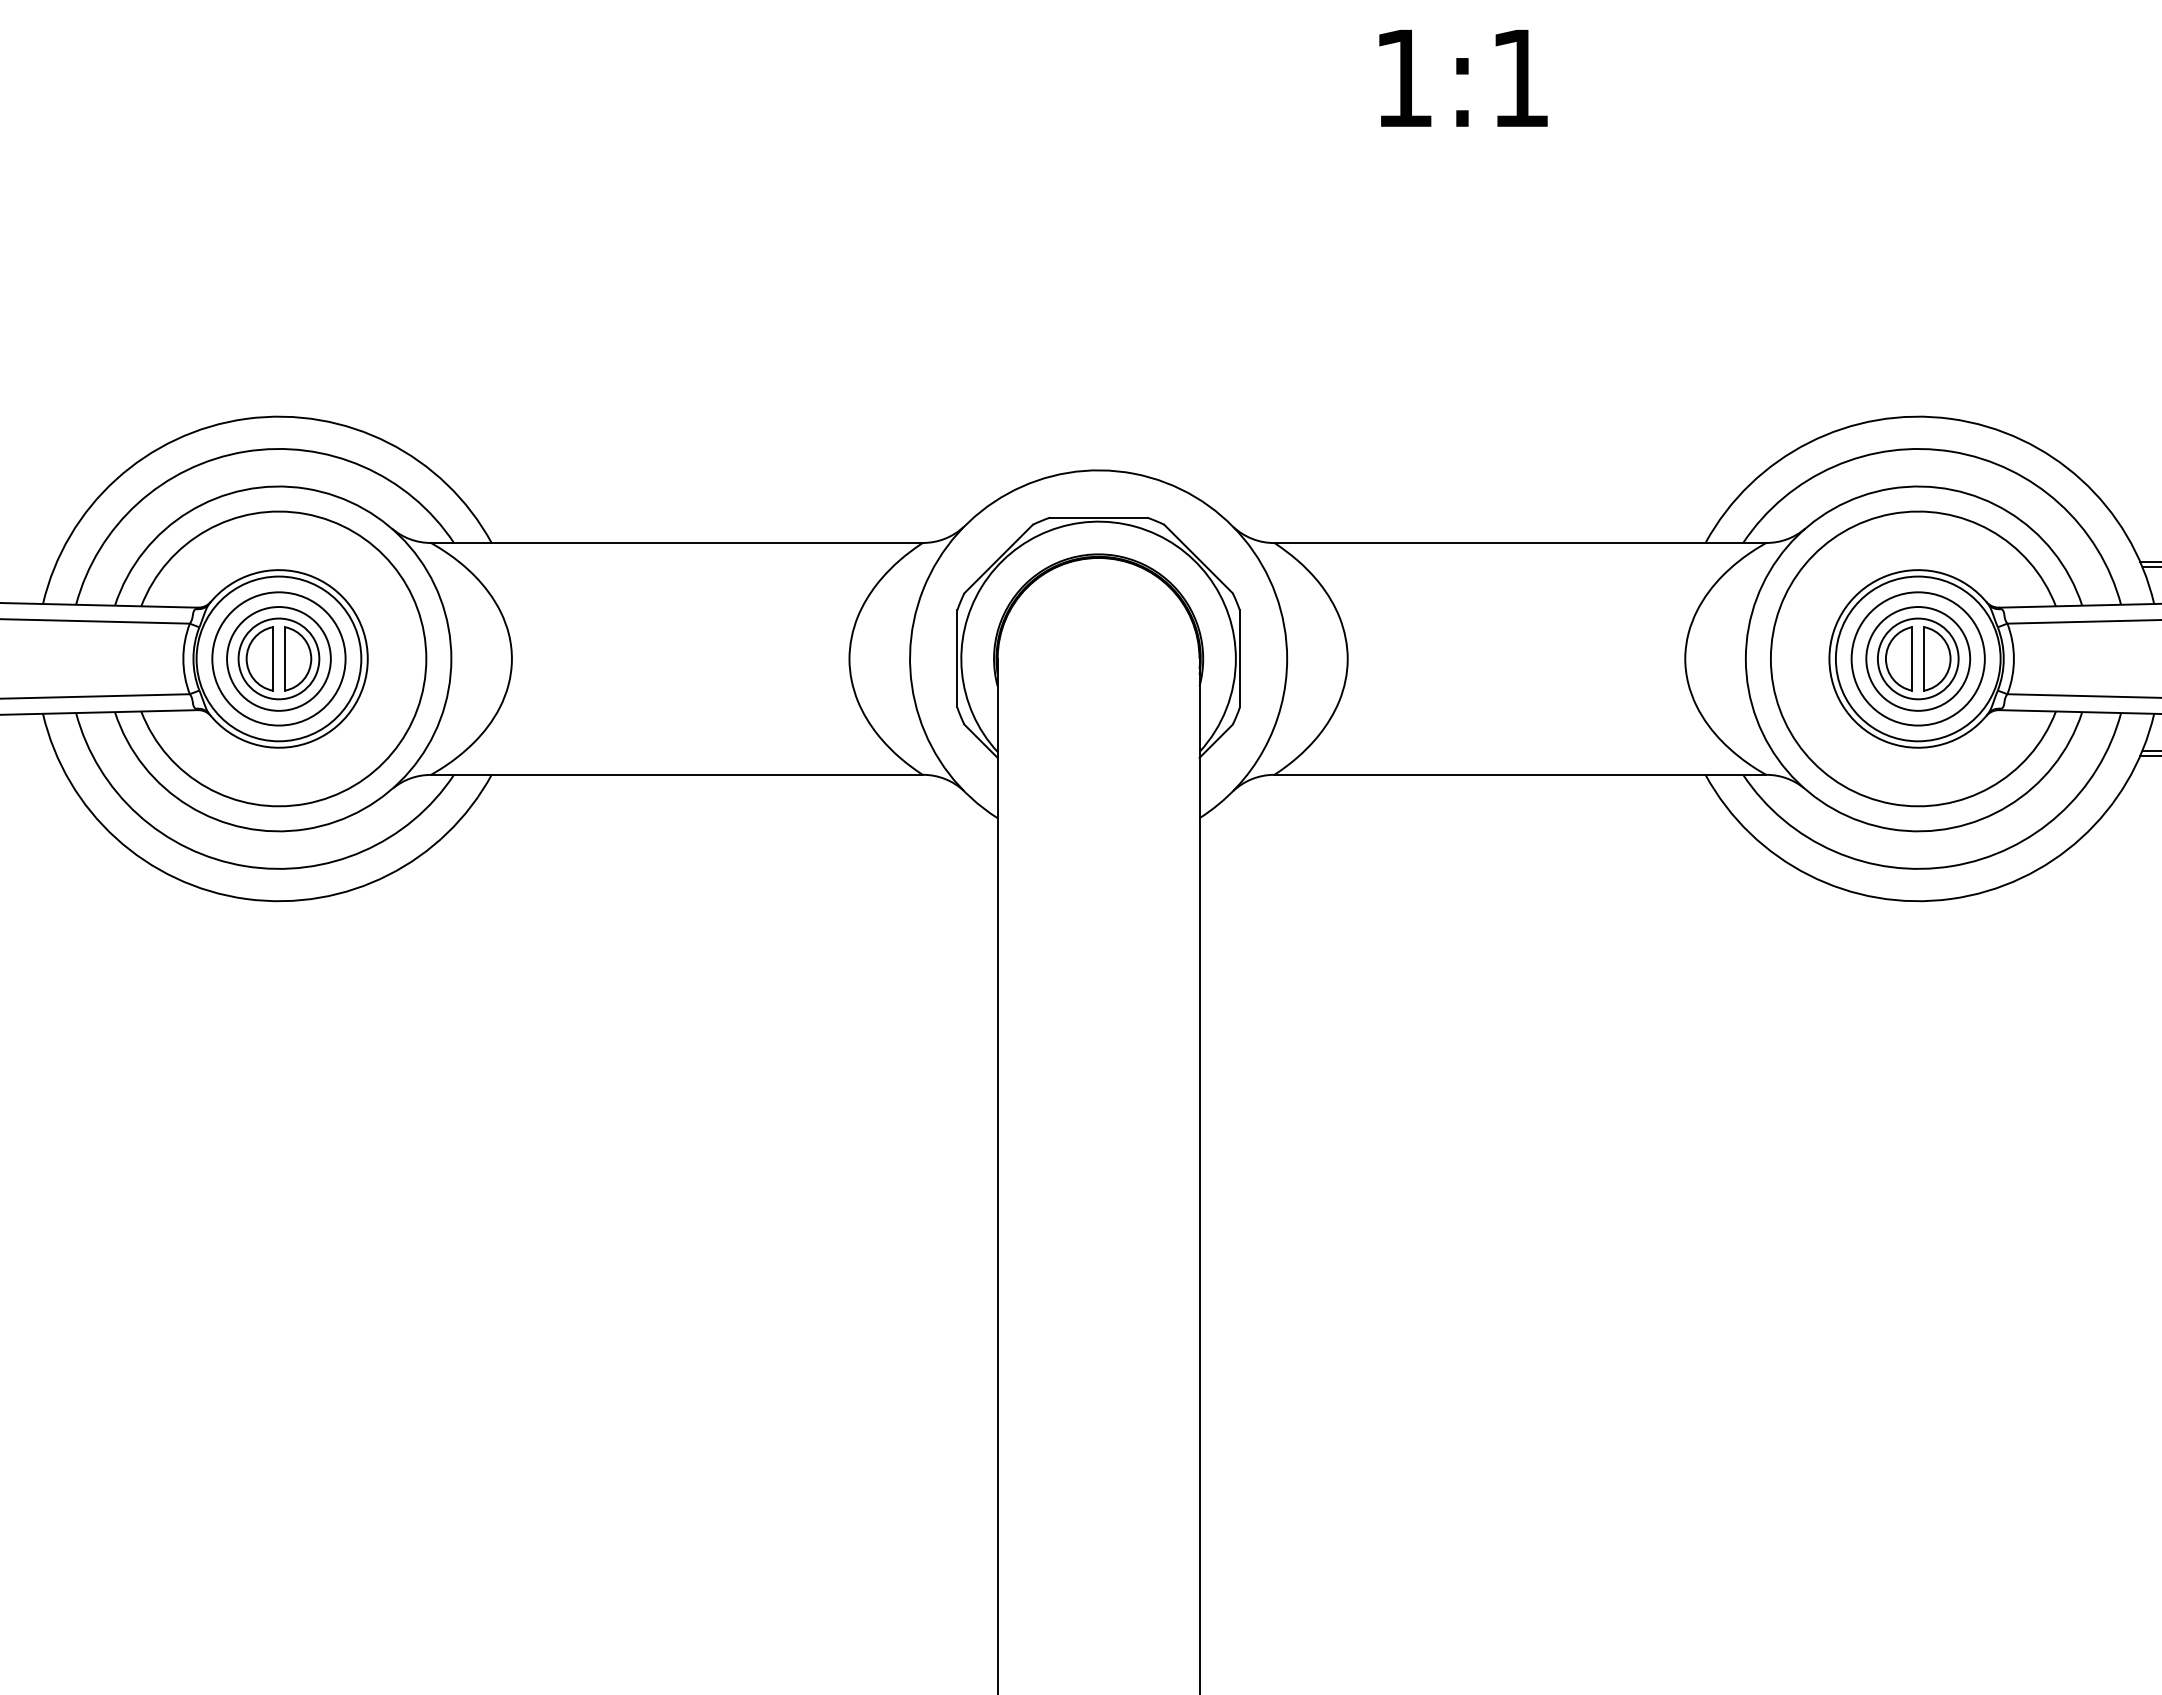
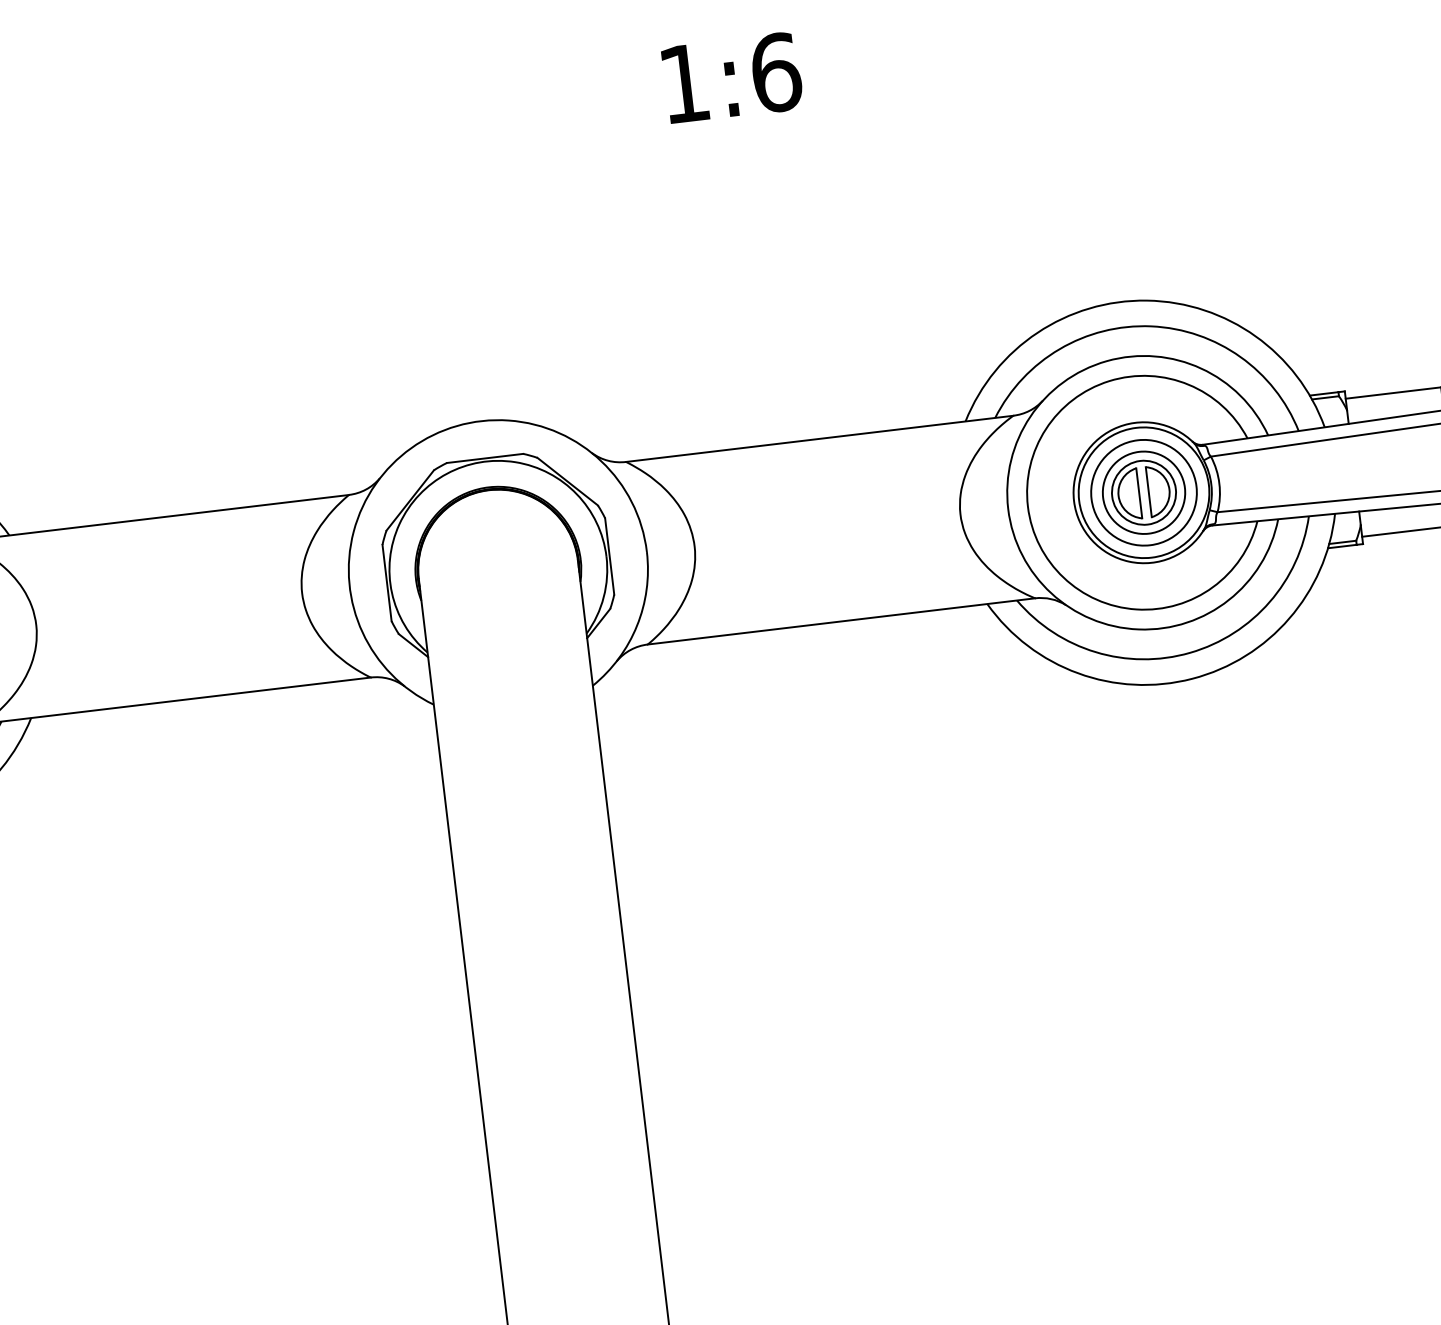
text: (1521, 78) -> (776, 72), 1:1 -> 1:6

